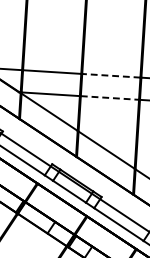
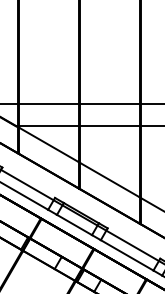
line: (111, 75) -> (109, 103), dashed -> solid
line: (109, 98) -> (109, 126), dashed -> solid

